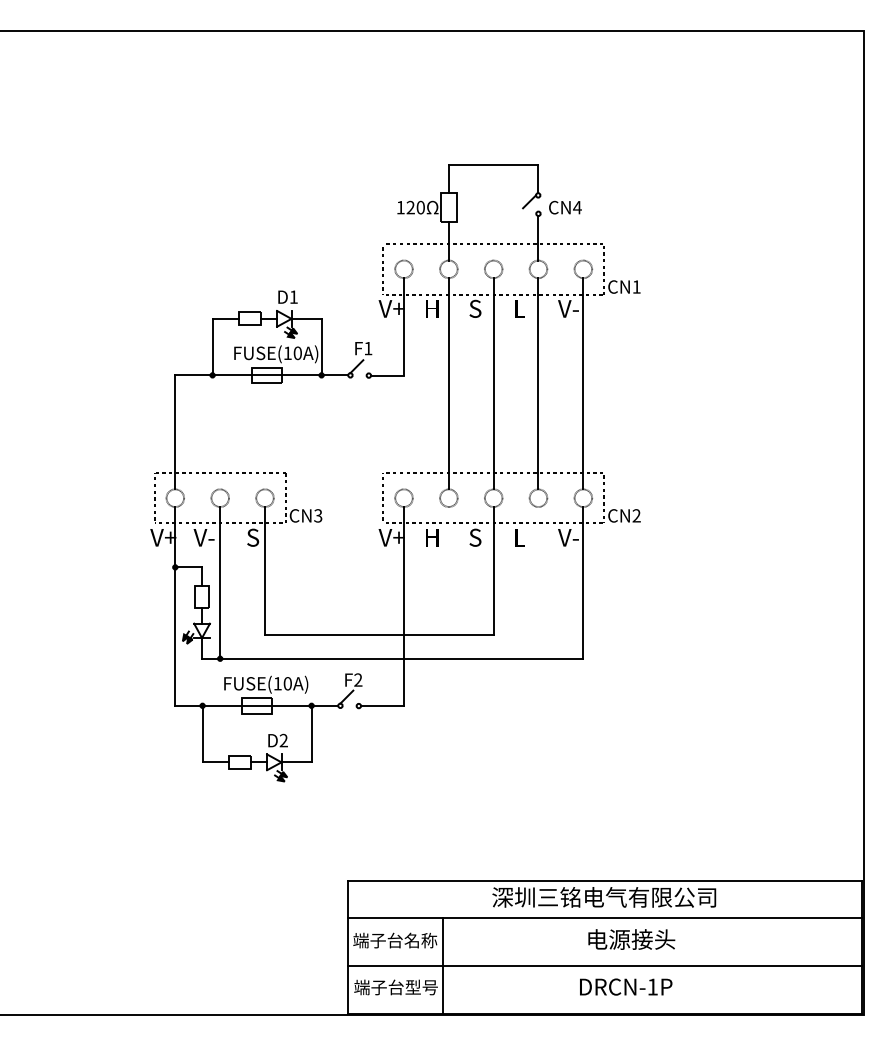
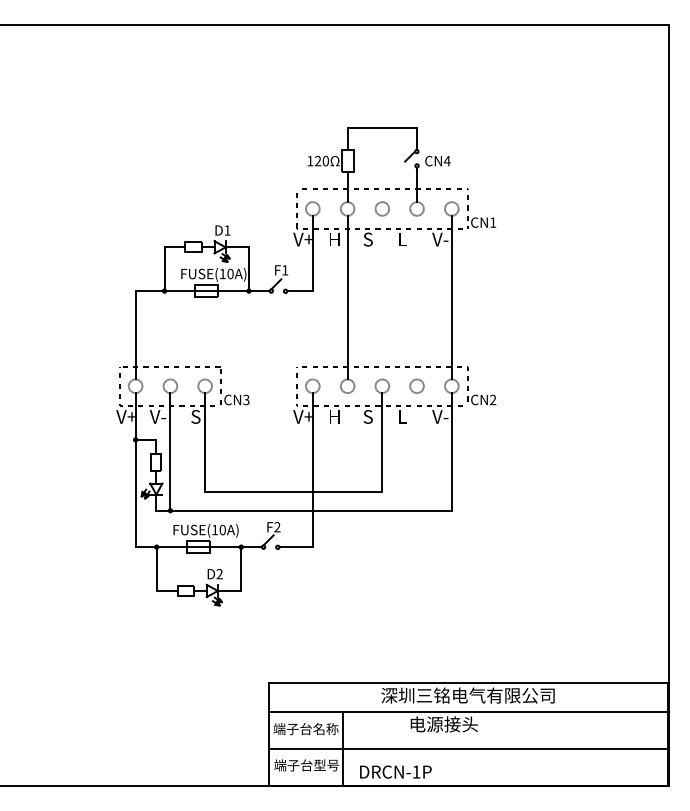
line: (493, 383) -> (382, 297), removed
line: (538, 383) -> (417, 297), removed
text: (631, 939) -> (444, 724), moved
text: (626, 986) -> (396, 771), moved

